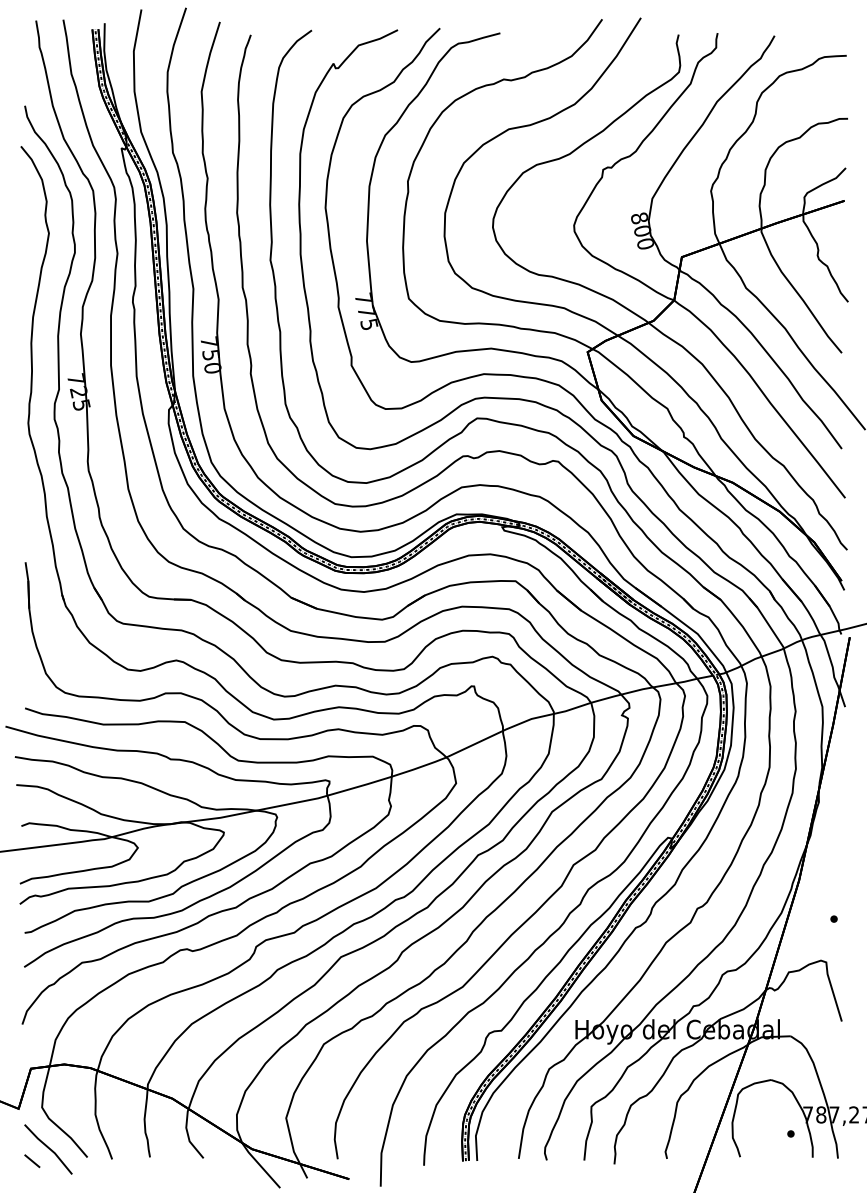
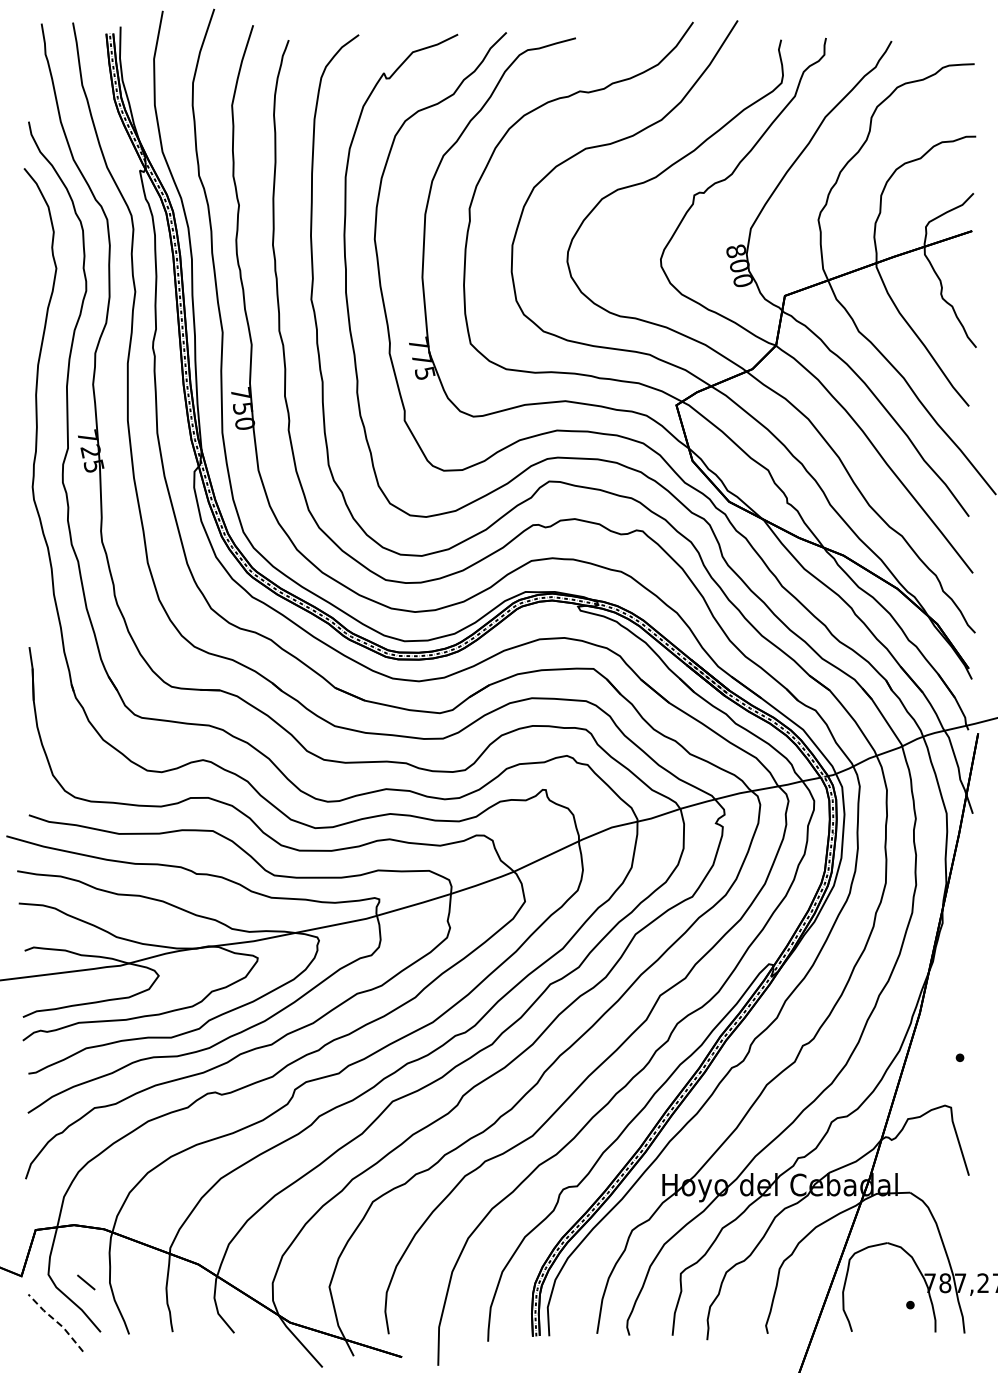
line: (49, 1148) -> (56, 1321), solid -> dashed
line: (32, 1161) -> (86, 1282), moved

